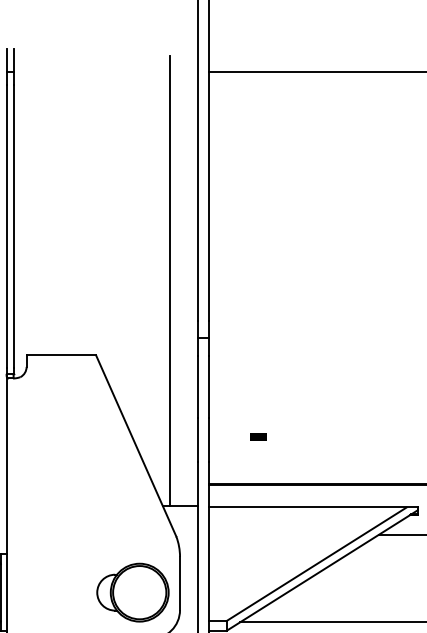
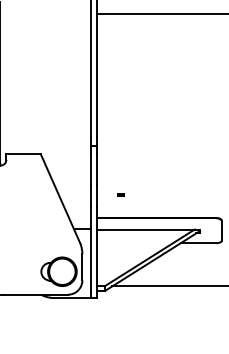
line: (170, 281) -> (77, 117), removed

